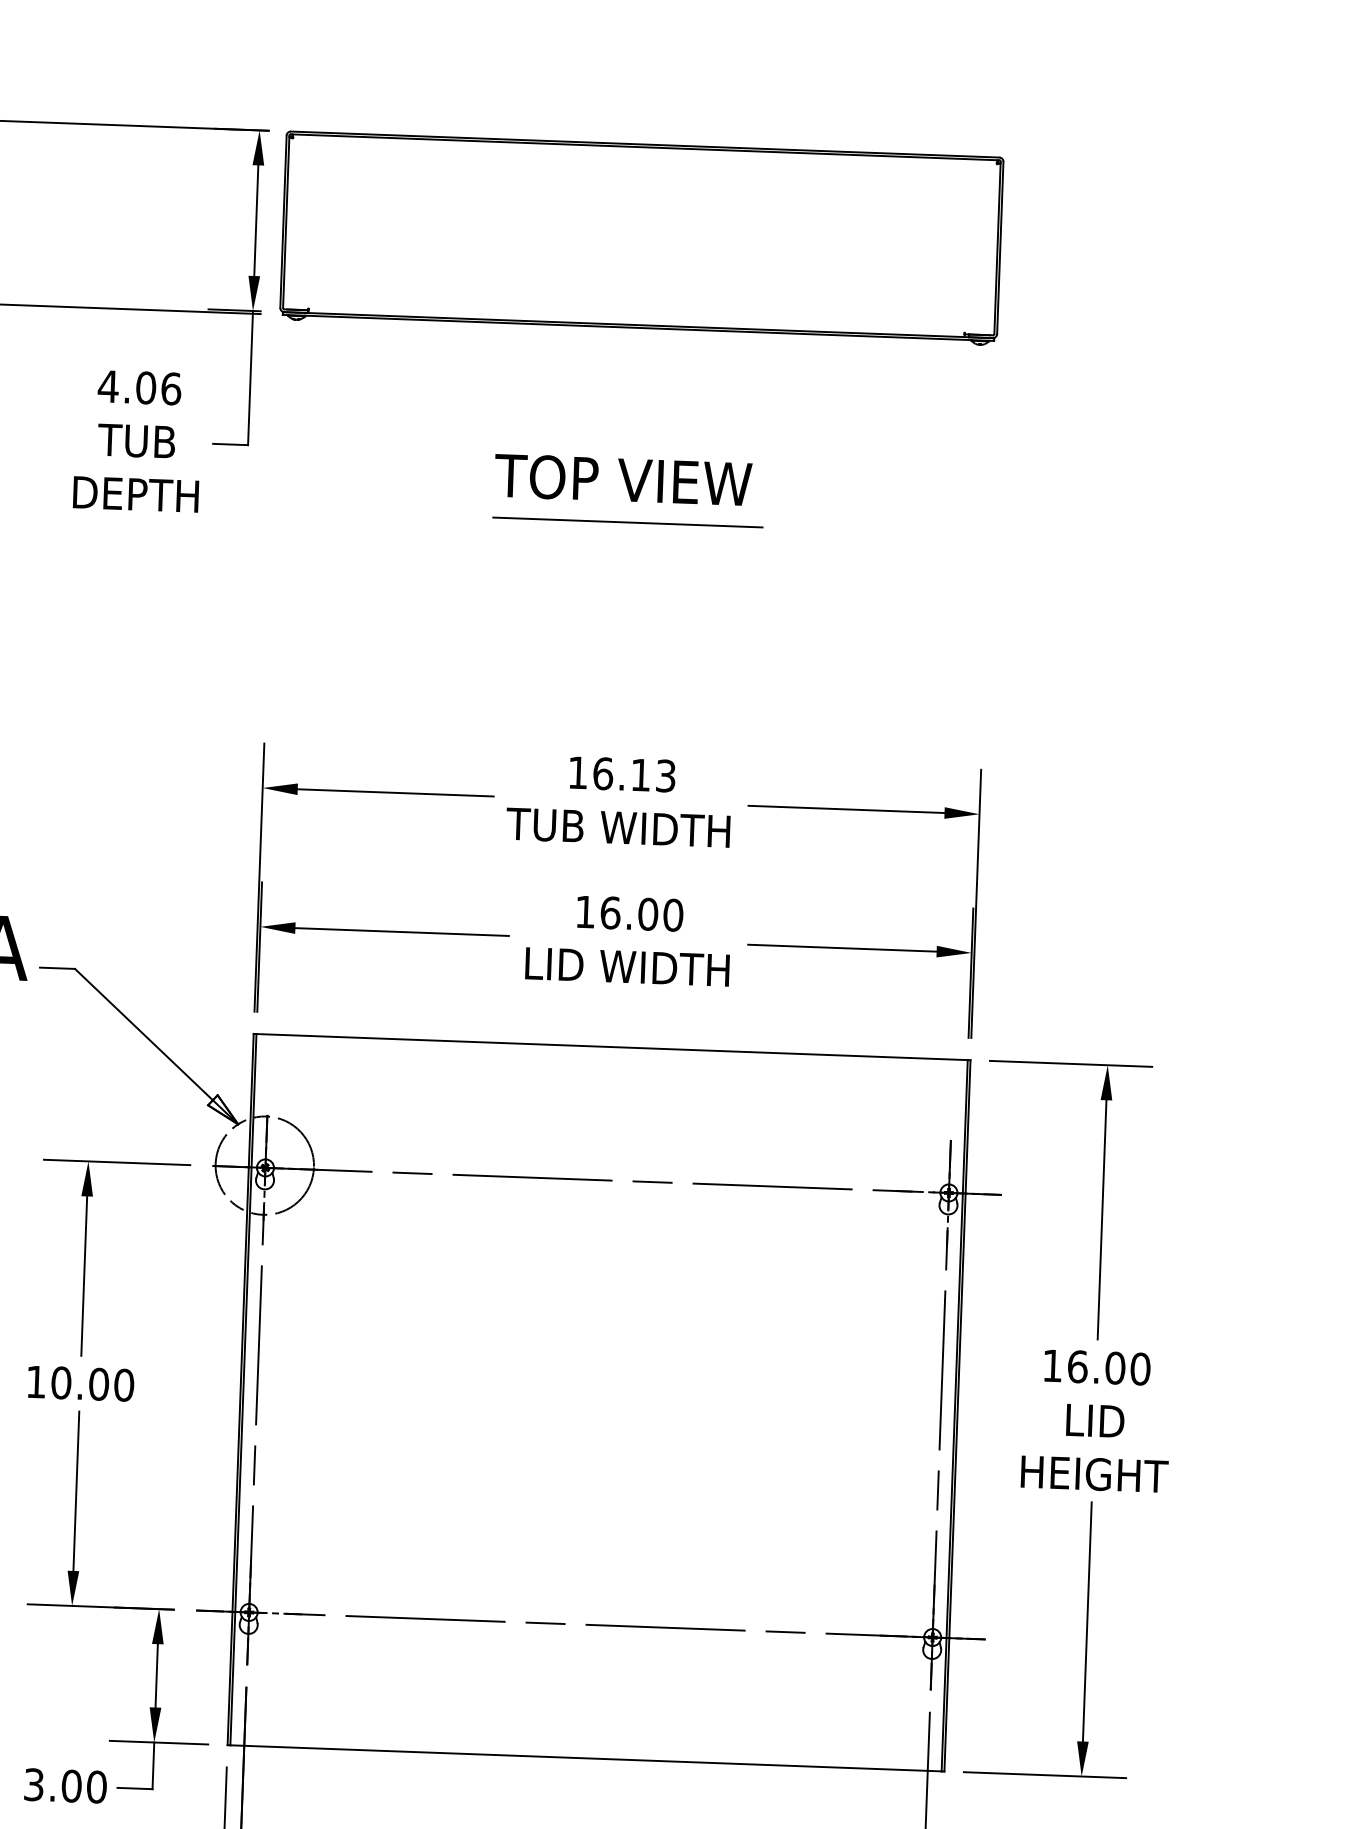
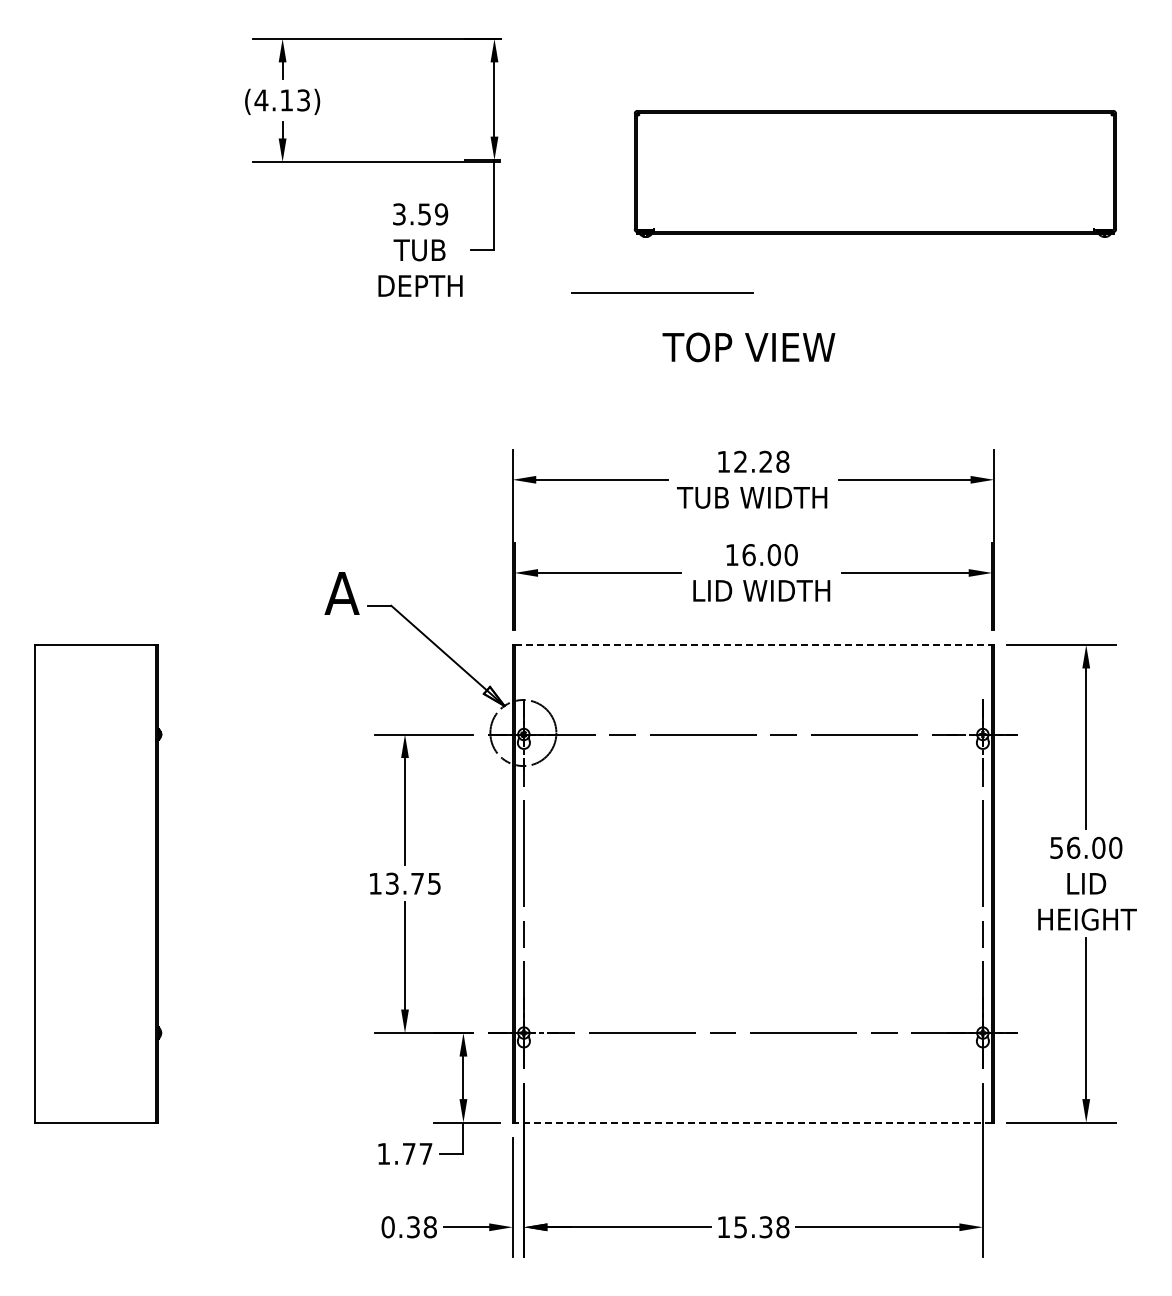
part: (640, 237) -> (874, 173), moved
text: (139, 387) -> (420, 214), 4.06 -> 3.59
text: (622, 480) -> (748, 347), moved
line: (628, 522) -> (662, 292), moved
text: (634, 774) -> (761, 461), 16.13 -> 12.28
line: (612, 1046) -> (753, 644), solid -> dashed
text: (1052, 1365) -> (1056, 847), 16.00 -> 56.00
text: (92, 1383) -> (413, 883), 10.00 -> 13.75
line: (586, 1758) -> (753, 1122), solid -> dashed
text: (64, 1785) -> (404, 1153), 3.00 -> 1.77

